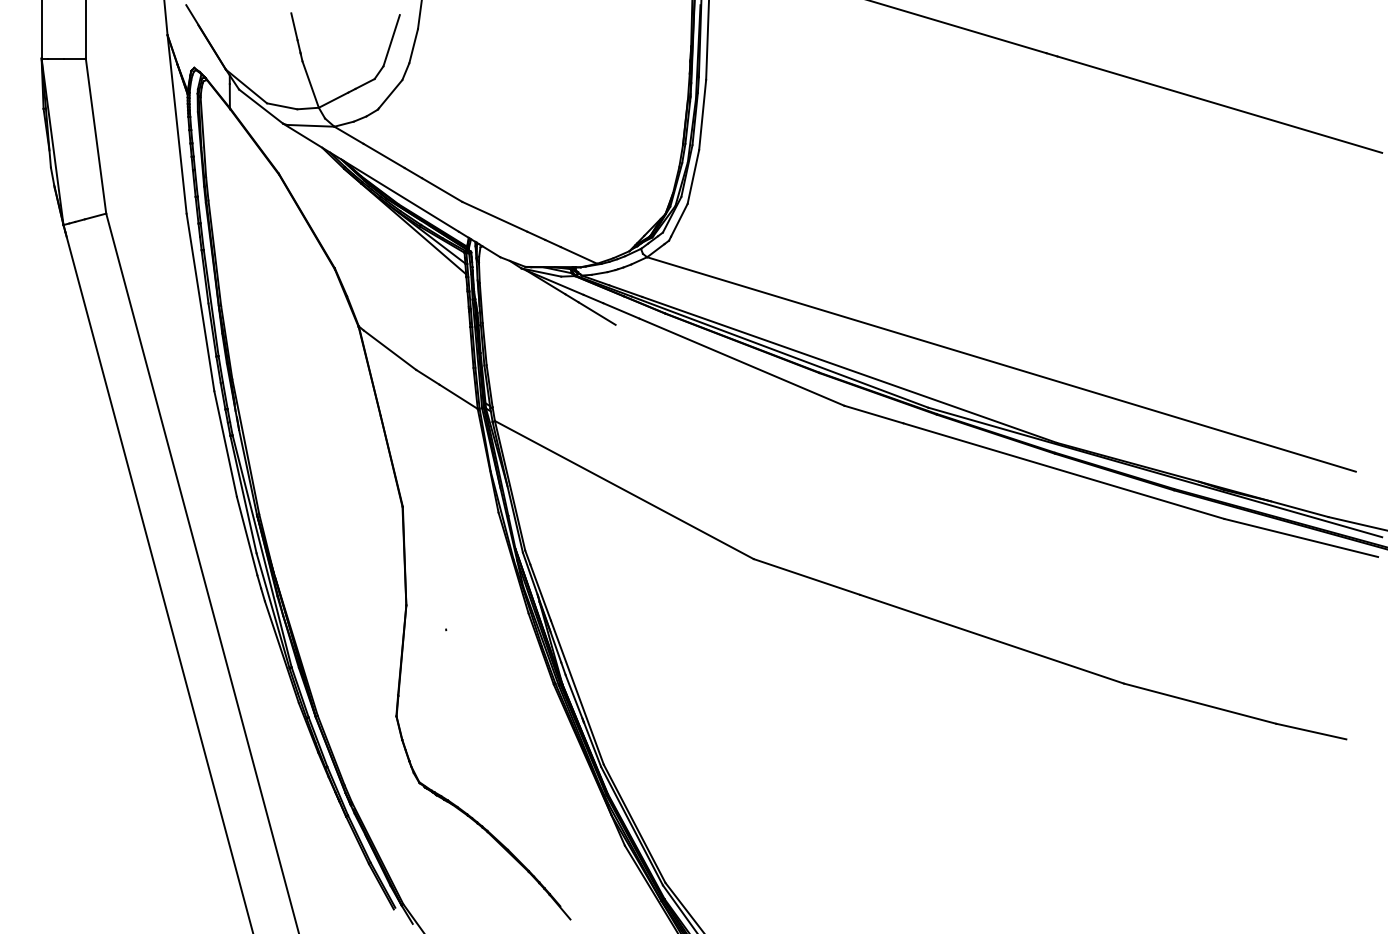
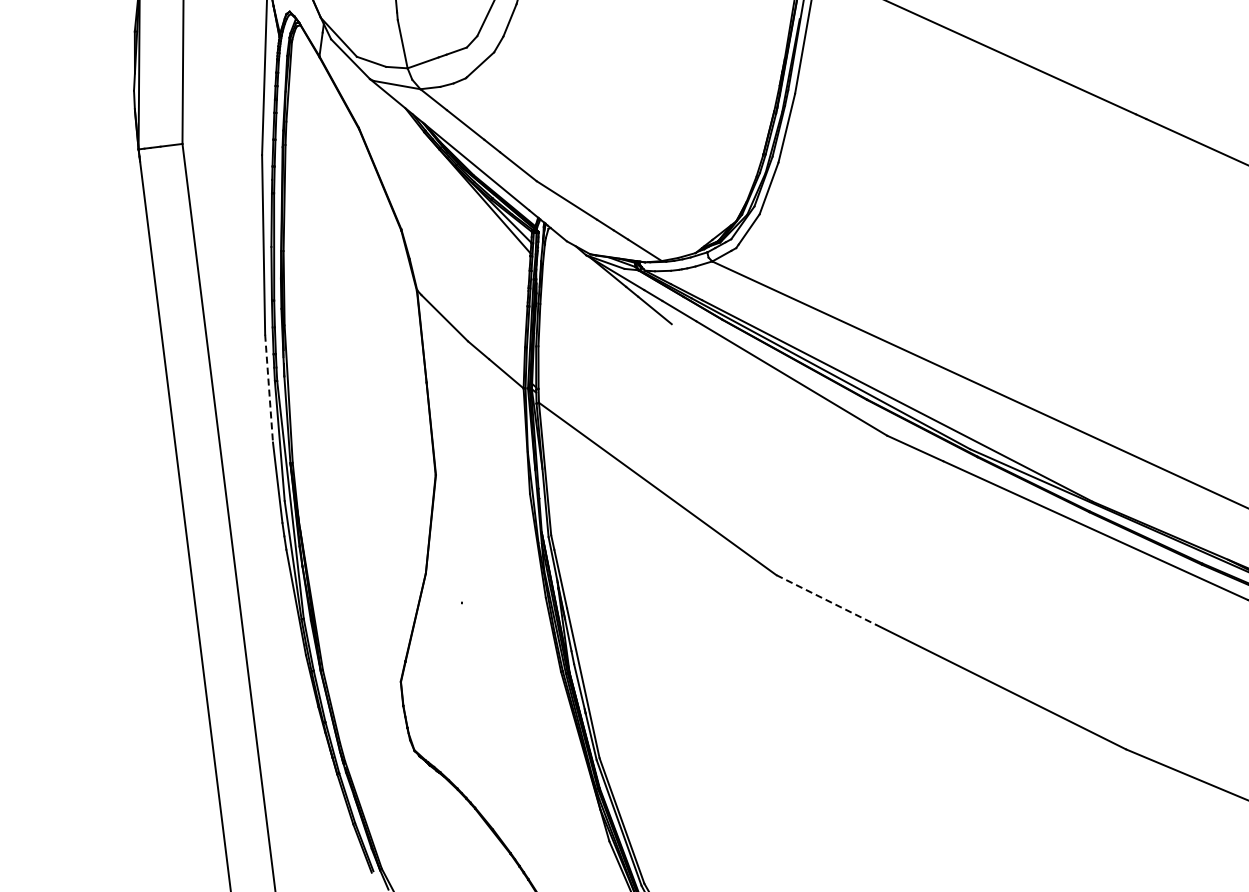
line: (225, 444) -> (268, 389), solid -> dashed
line: (807, 577) -> (827, 600), solid -> dashed

